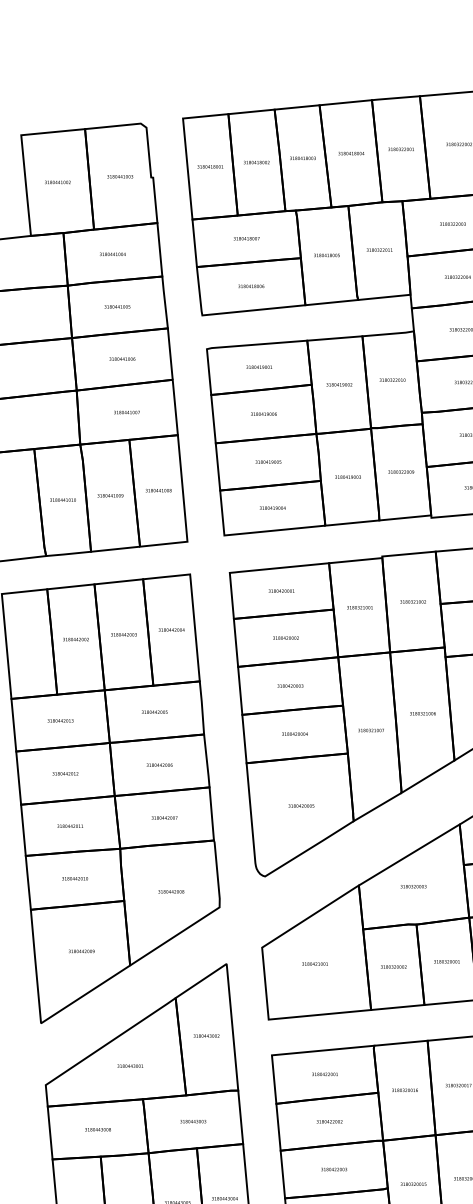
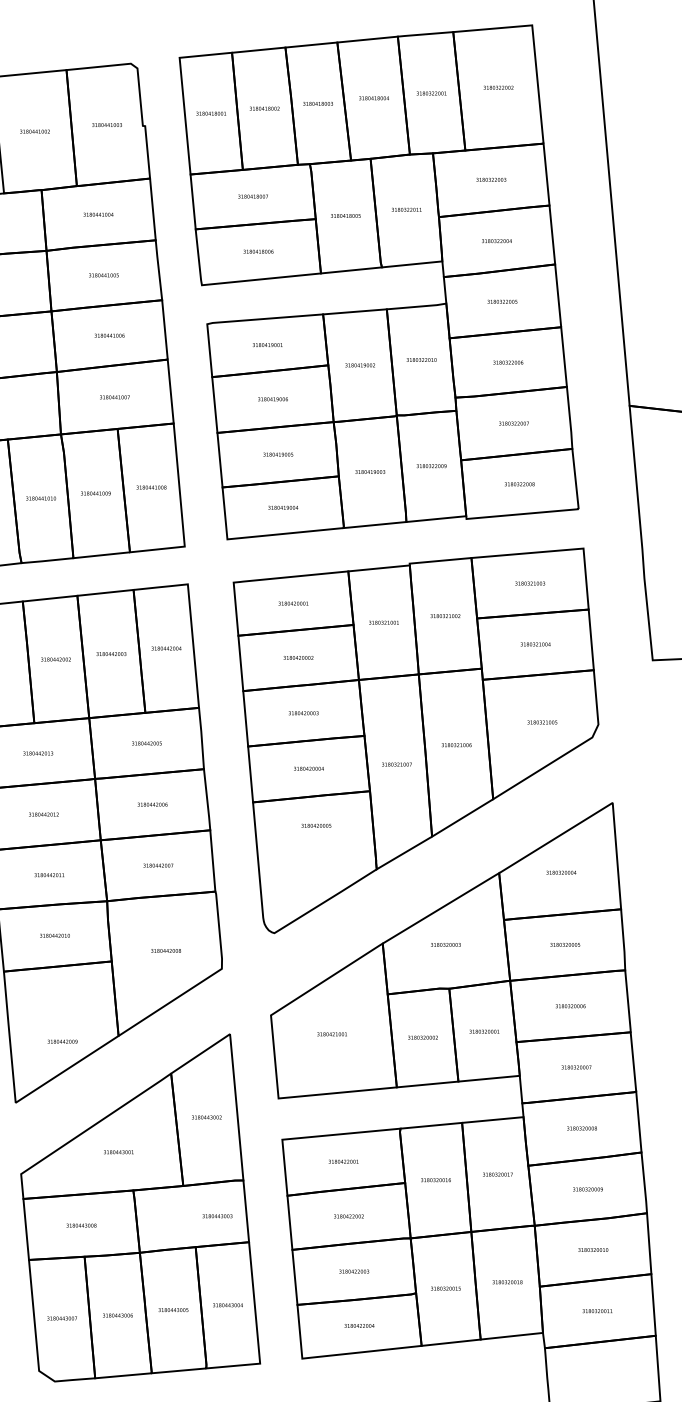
text: (301, 805) -> (316, 825), moved
text: (81, 951) -> (62, 1041), moved
text: (193, 1121) -> (217, 1216), moved

